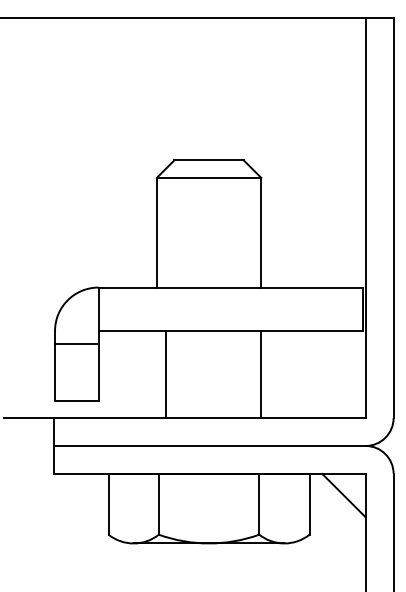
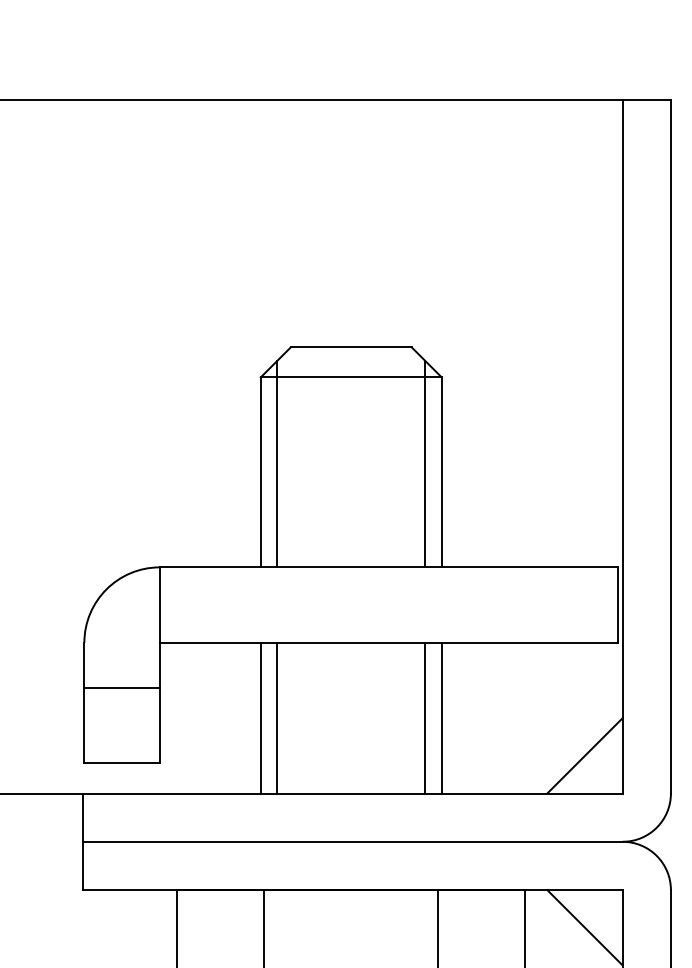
line: (166, 227) -> (277, 463), added
line: (251, 227) -> (424, 463), added
line: (76, 344) -> (121, 688), moved
line: (156, 374) -> (260, 717), added
line: (251, 374) -> (424, 717), added
line: (343, 396) -> (584, 756), added

